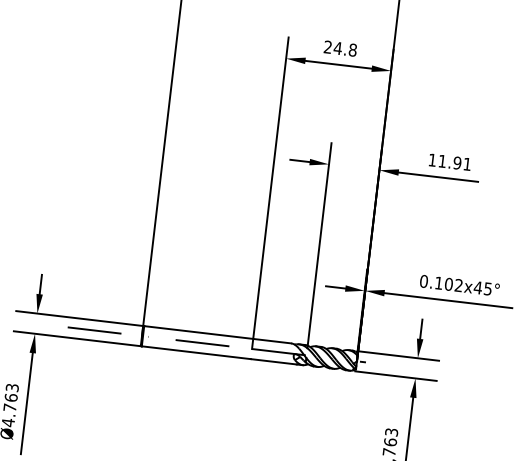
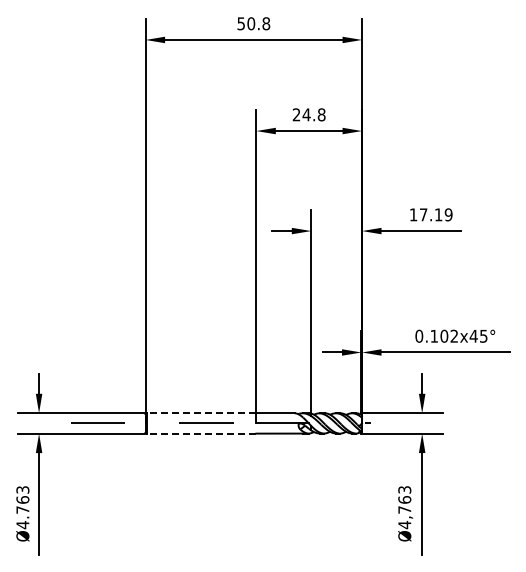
text: (455, 162) -> (436, 214), 11.91 -> 17.19
line: (198, 332) -> (201, 413), solid -> dashed
line: (196, 352) -> (201, 433), solid -> dashed

